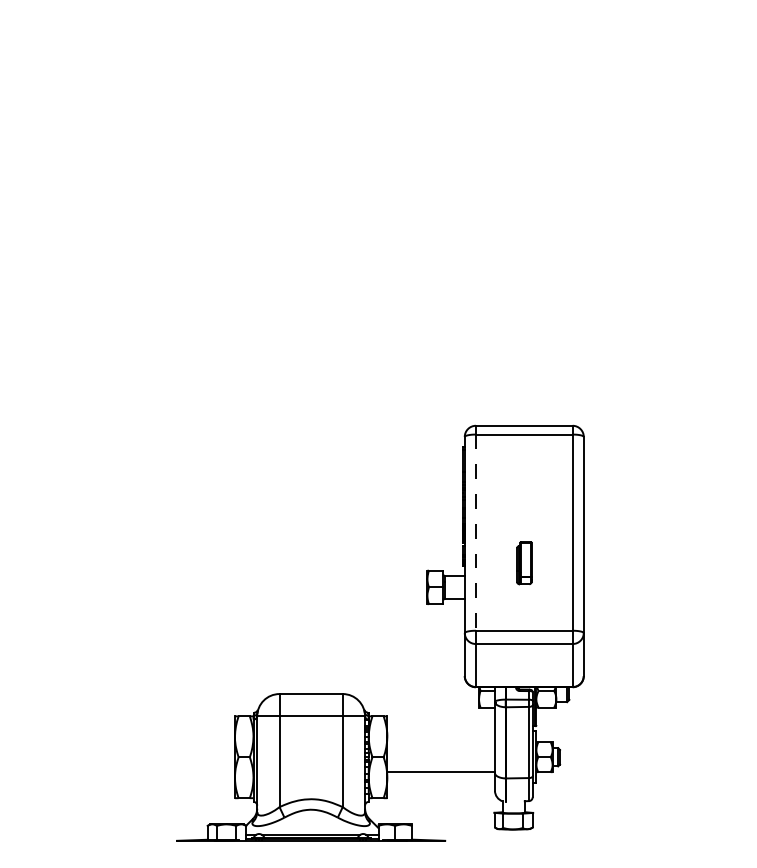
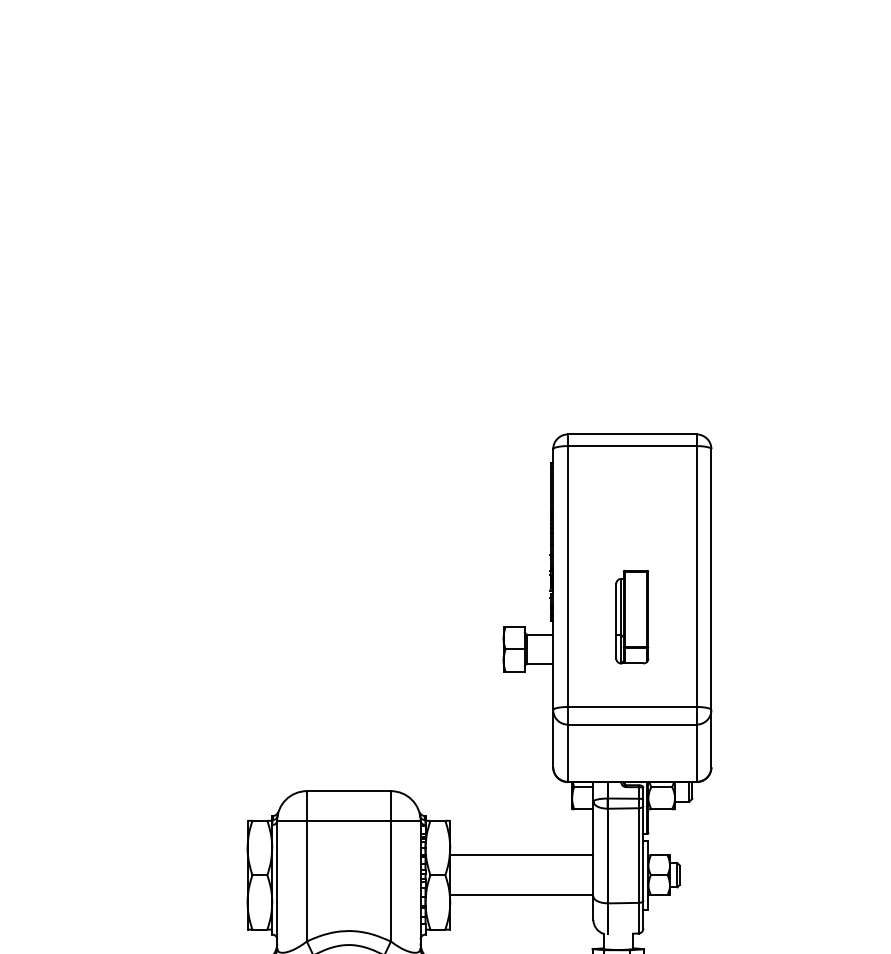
line: (475, 533) -> (567, 577), dashed -> solid
part: (524, 563) -> (632, 617), size x1.67
line: (440, 742) -> (520, 855), added

